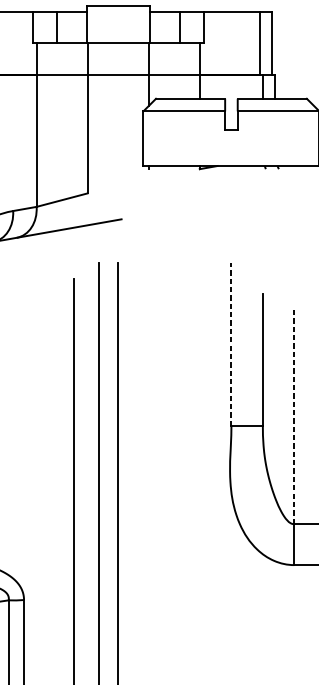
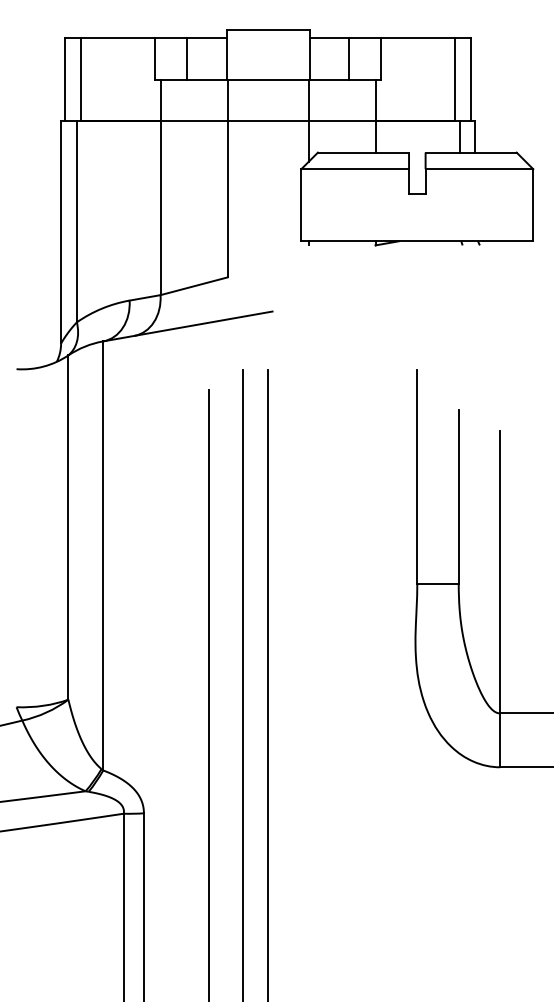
line: (231, 344) -> (417, 476), dashed -> solid
line: (294, 417) -> (500, 572), dashed -> solid

